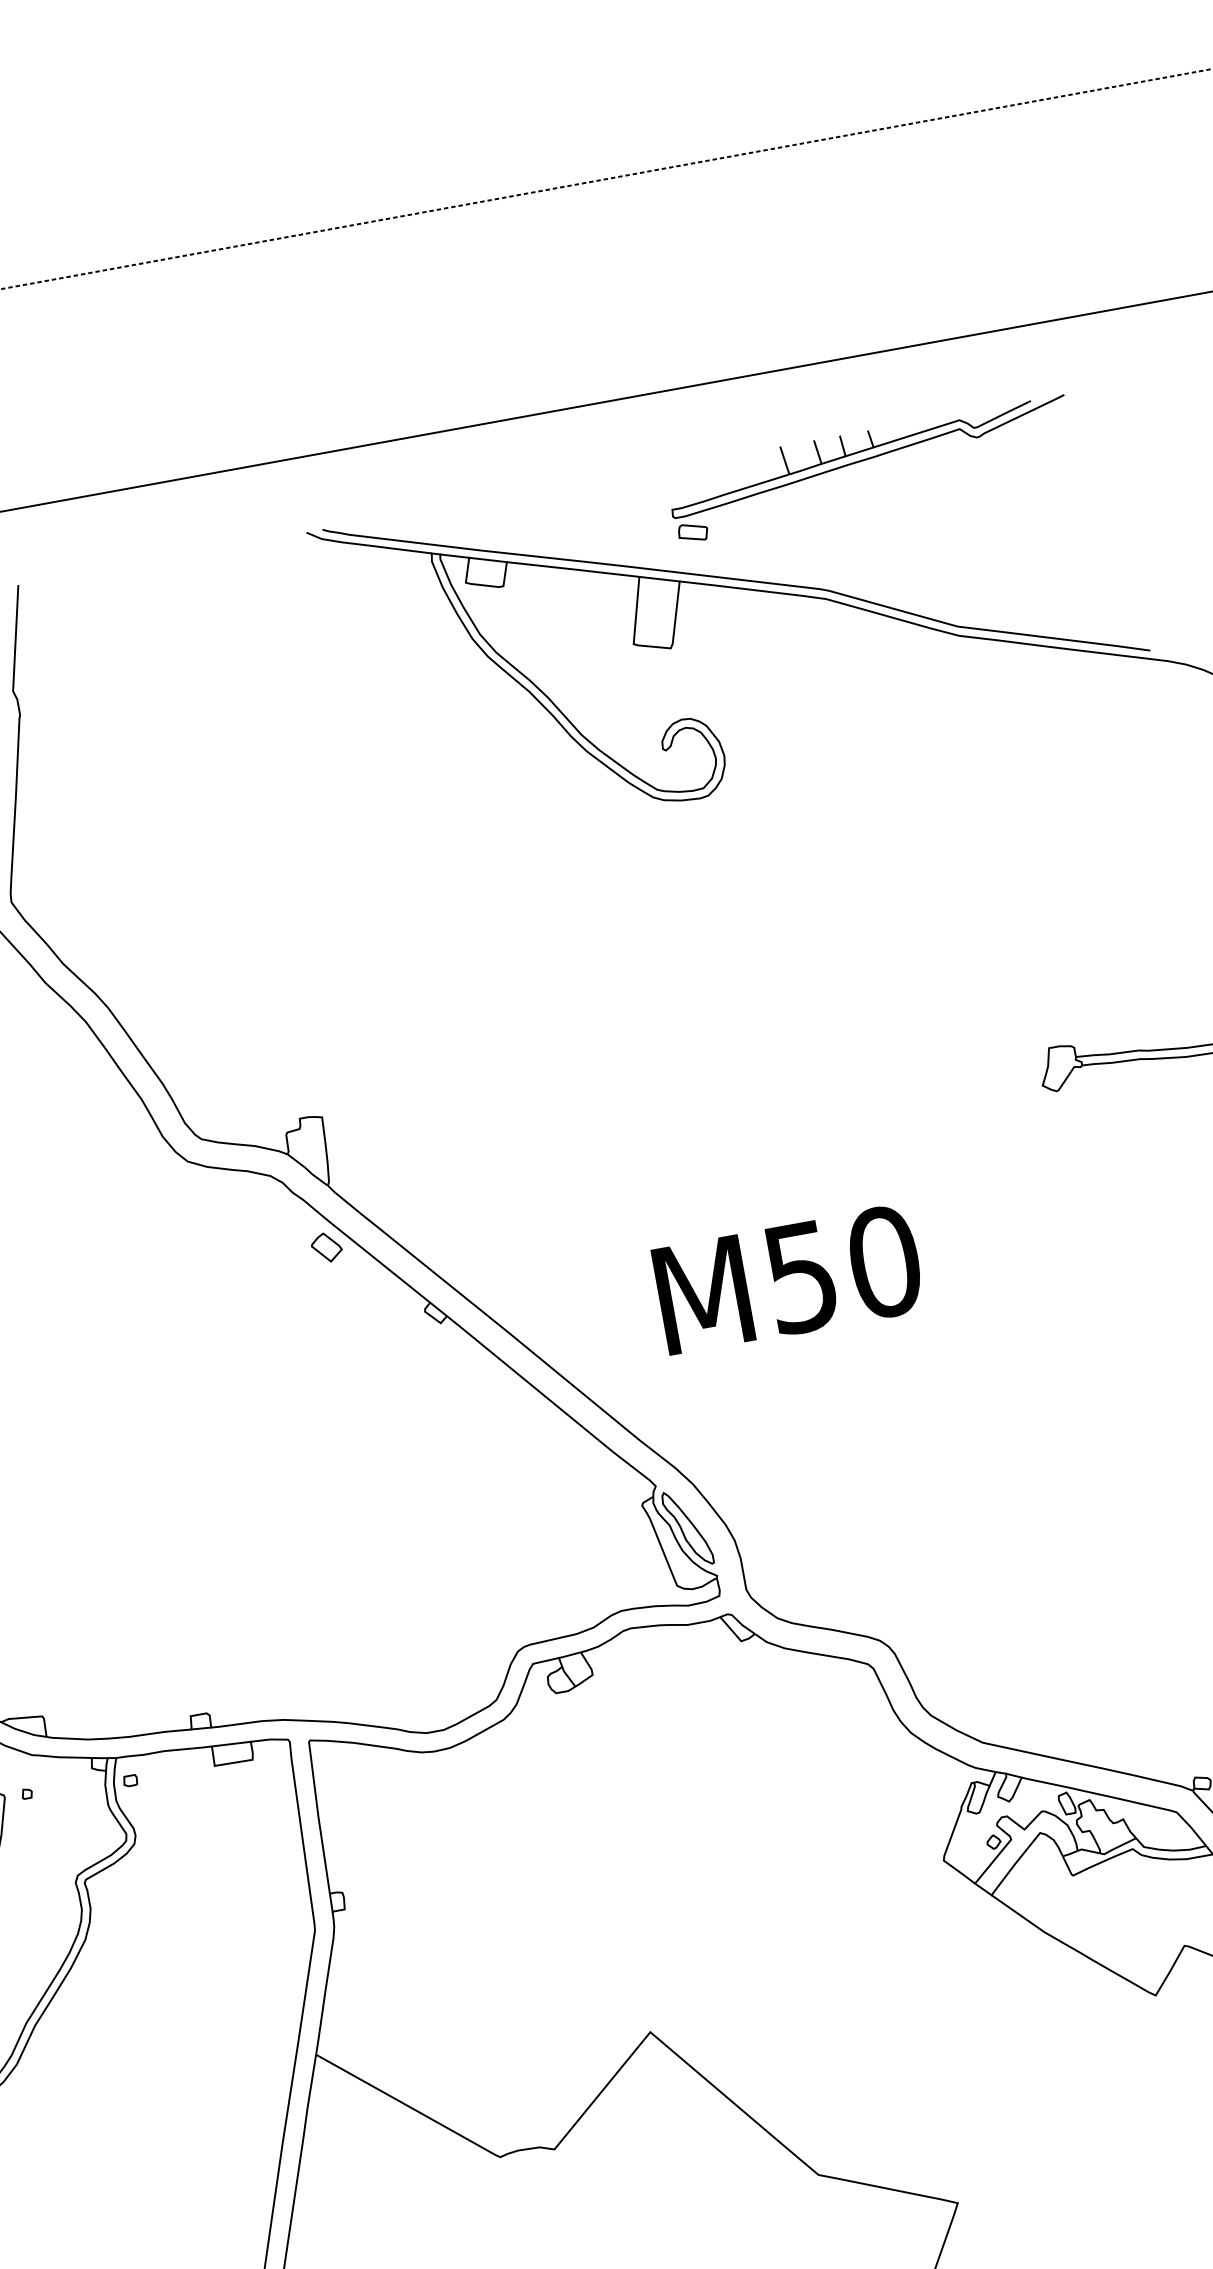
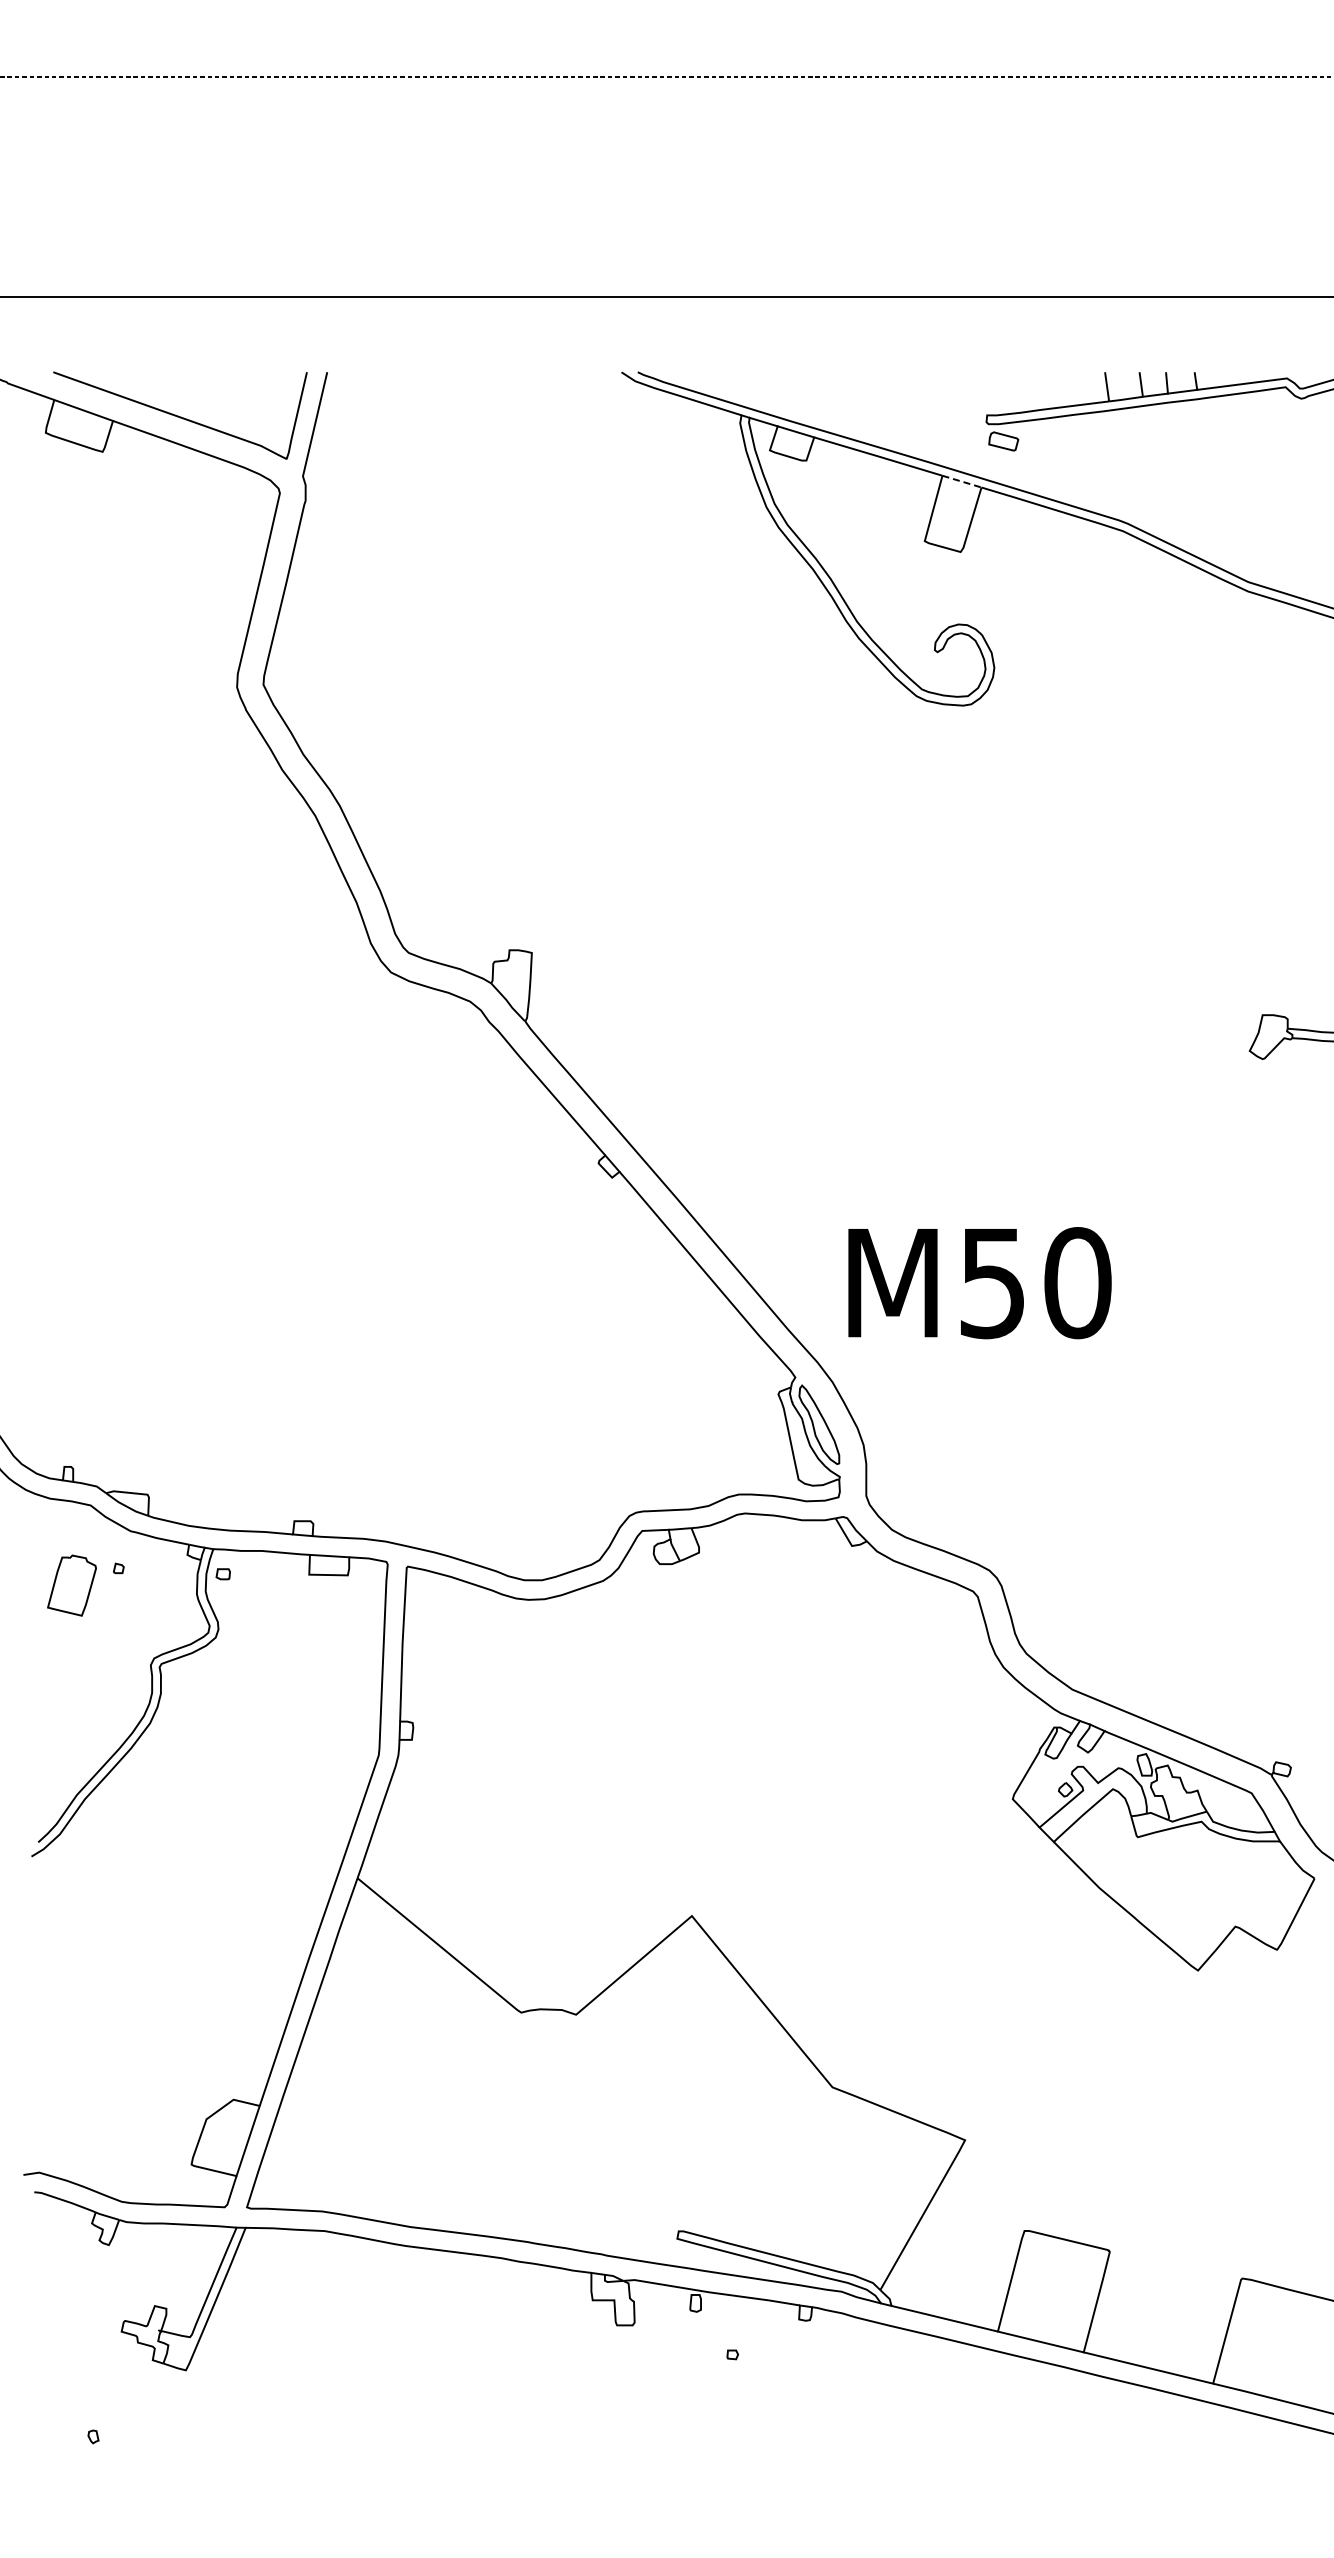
line: (660, 578) -> (962, 481), solid -> dashed
part: (326, 1247) -> (512, 1082), removed
text: (788, 1280) -> (979, 1283), moved

